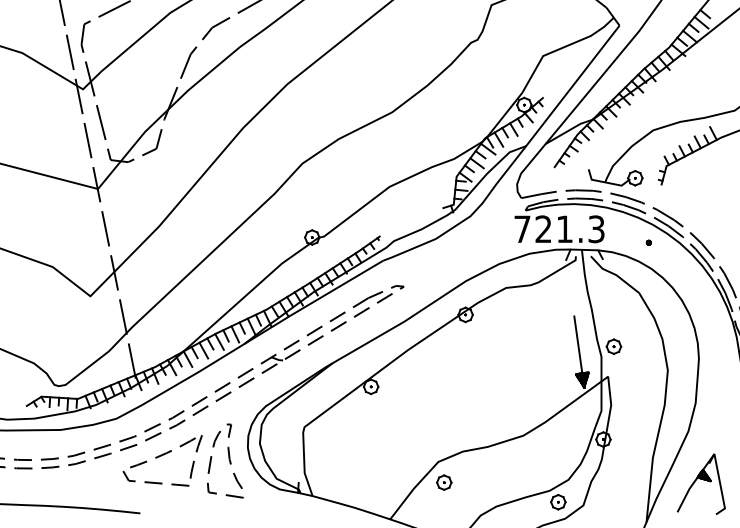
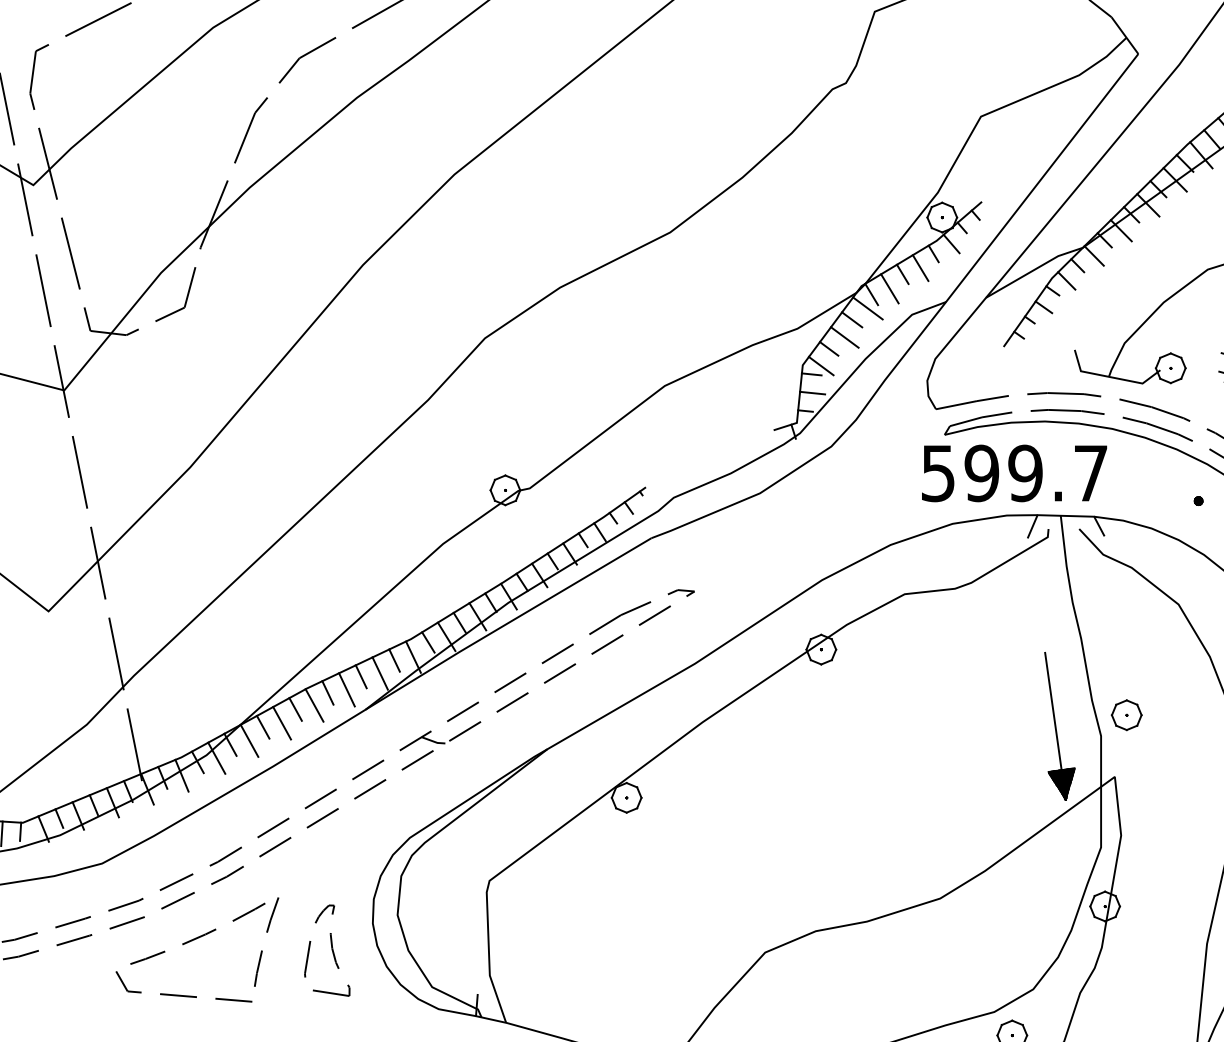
text: (559, 229) -> (1014, 473), 721.3 -> 599.7
part: (225, 460) -> (326, 949), size x0.6
part: (444, 482) -> (777, 994), removed

